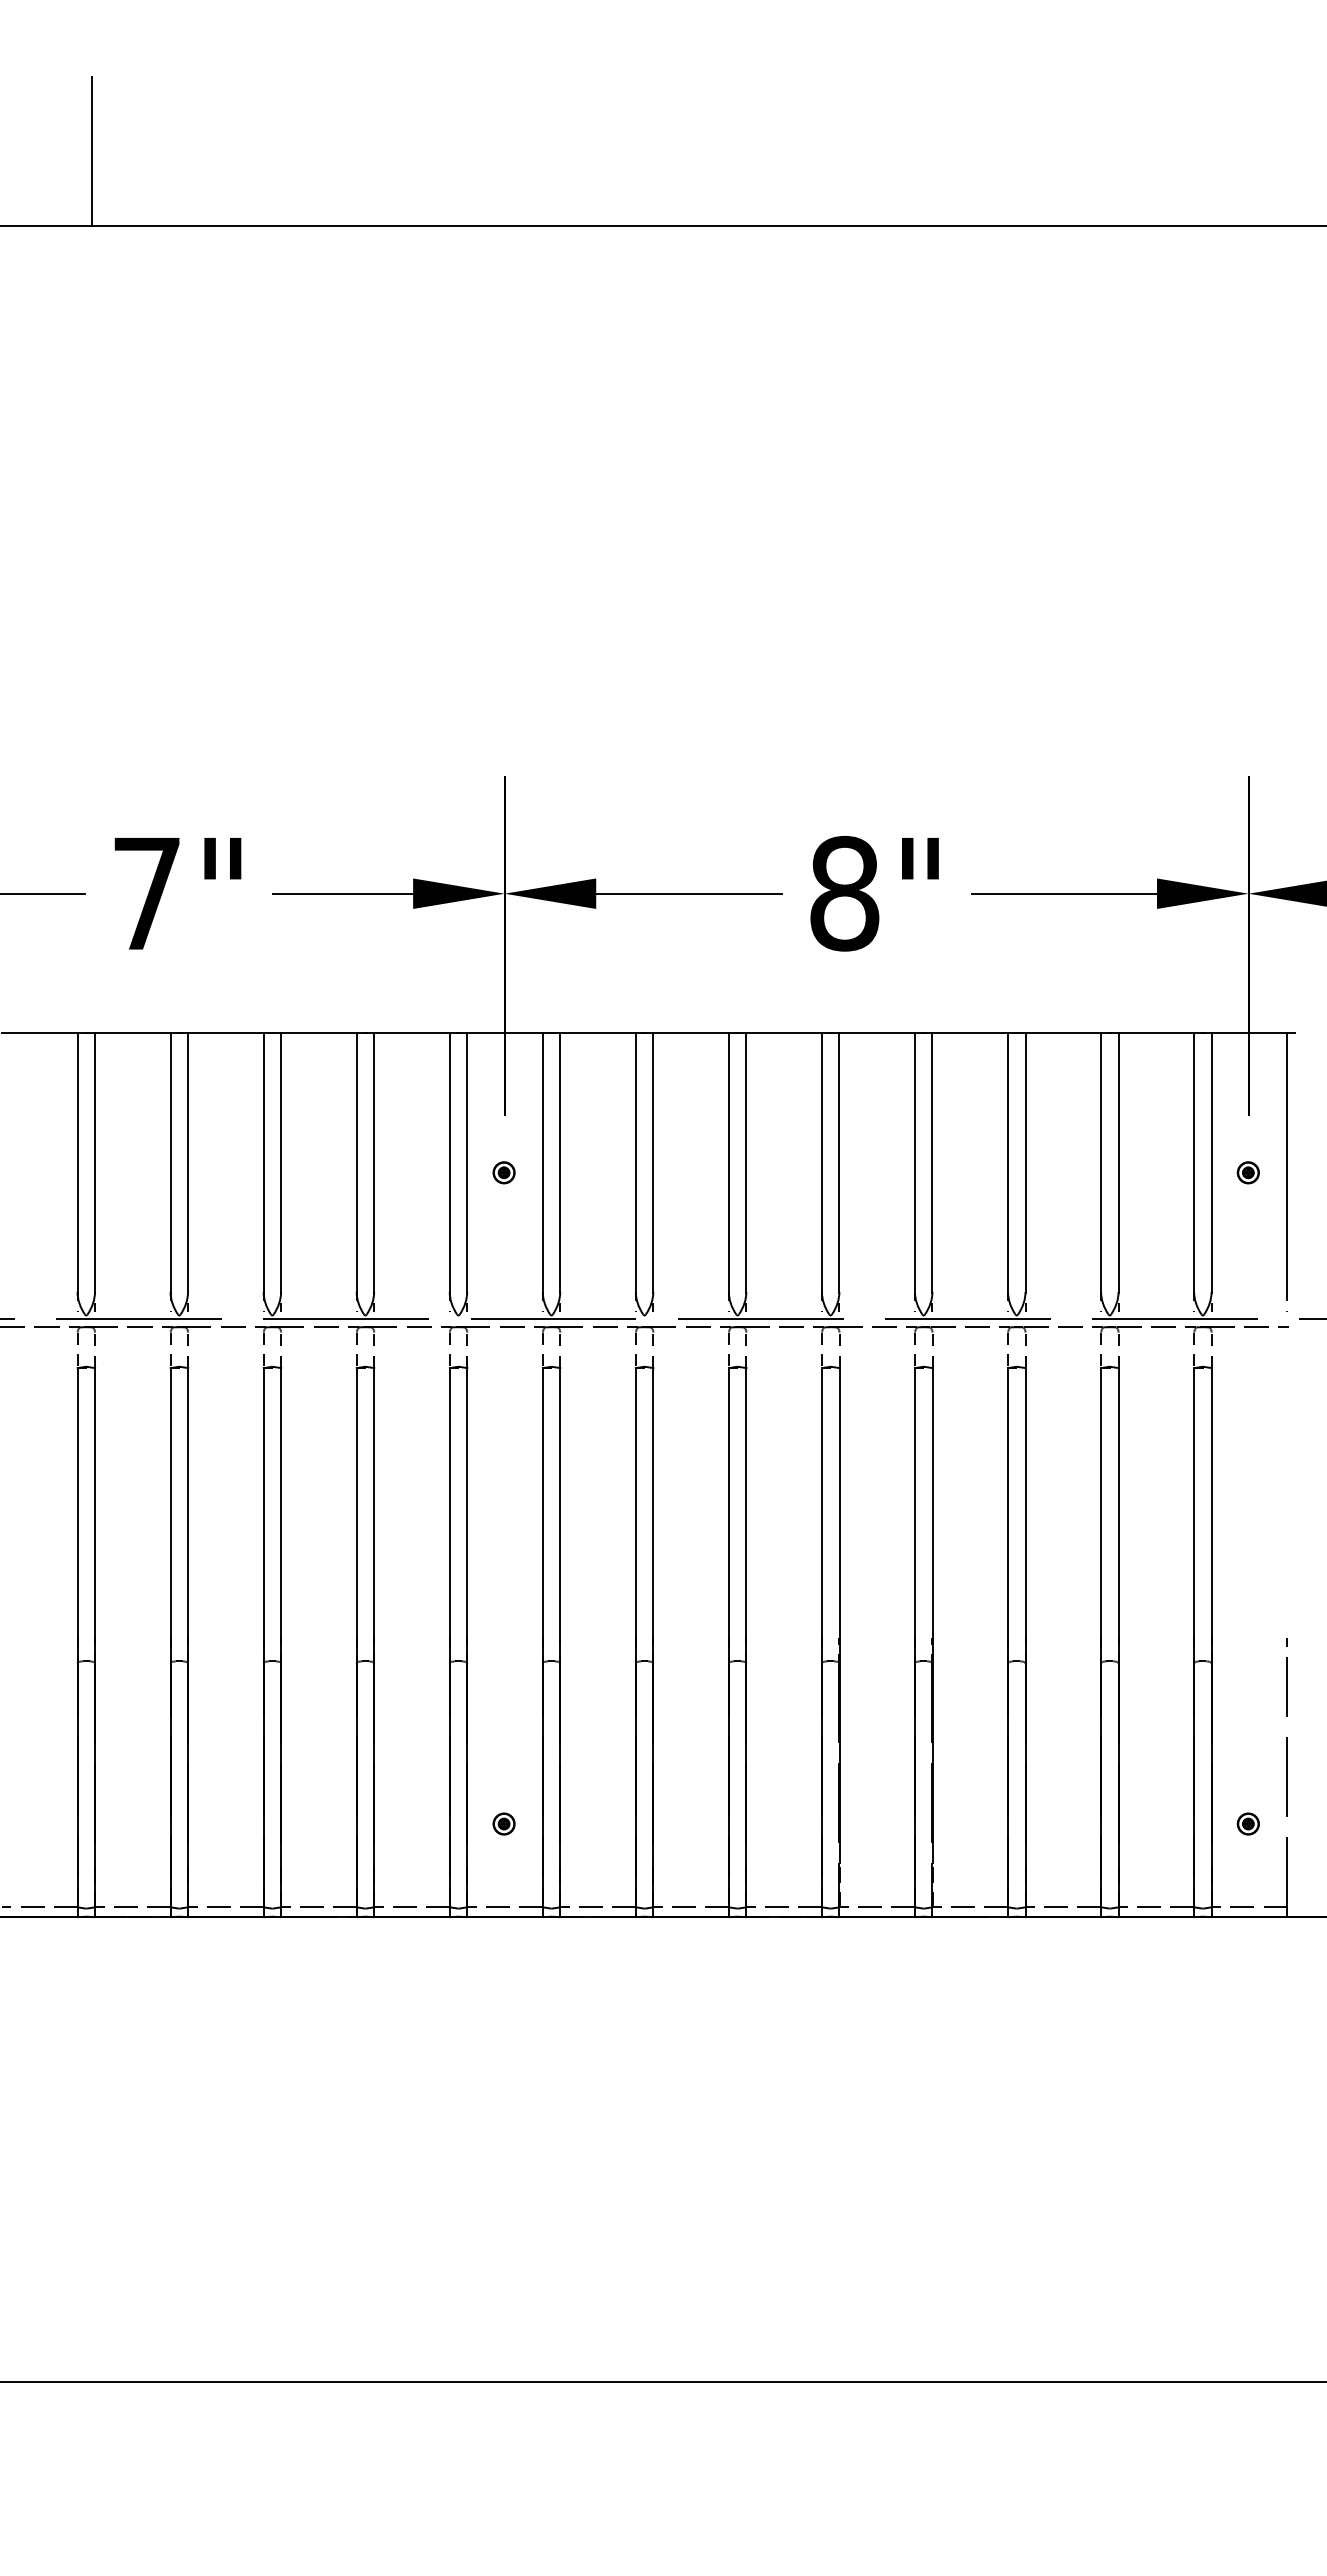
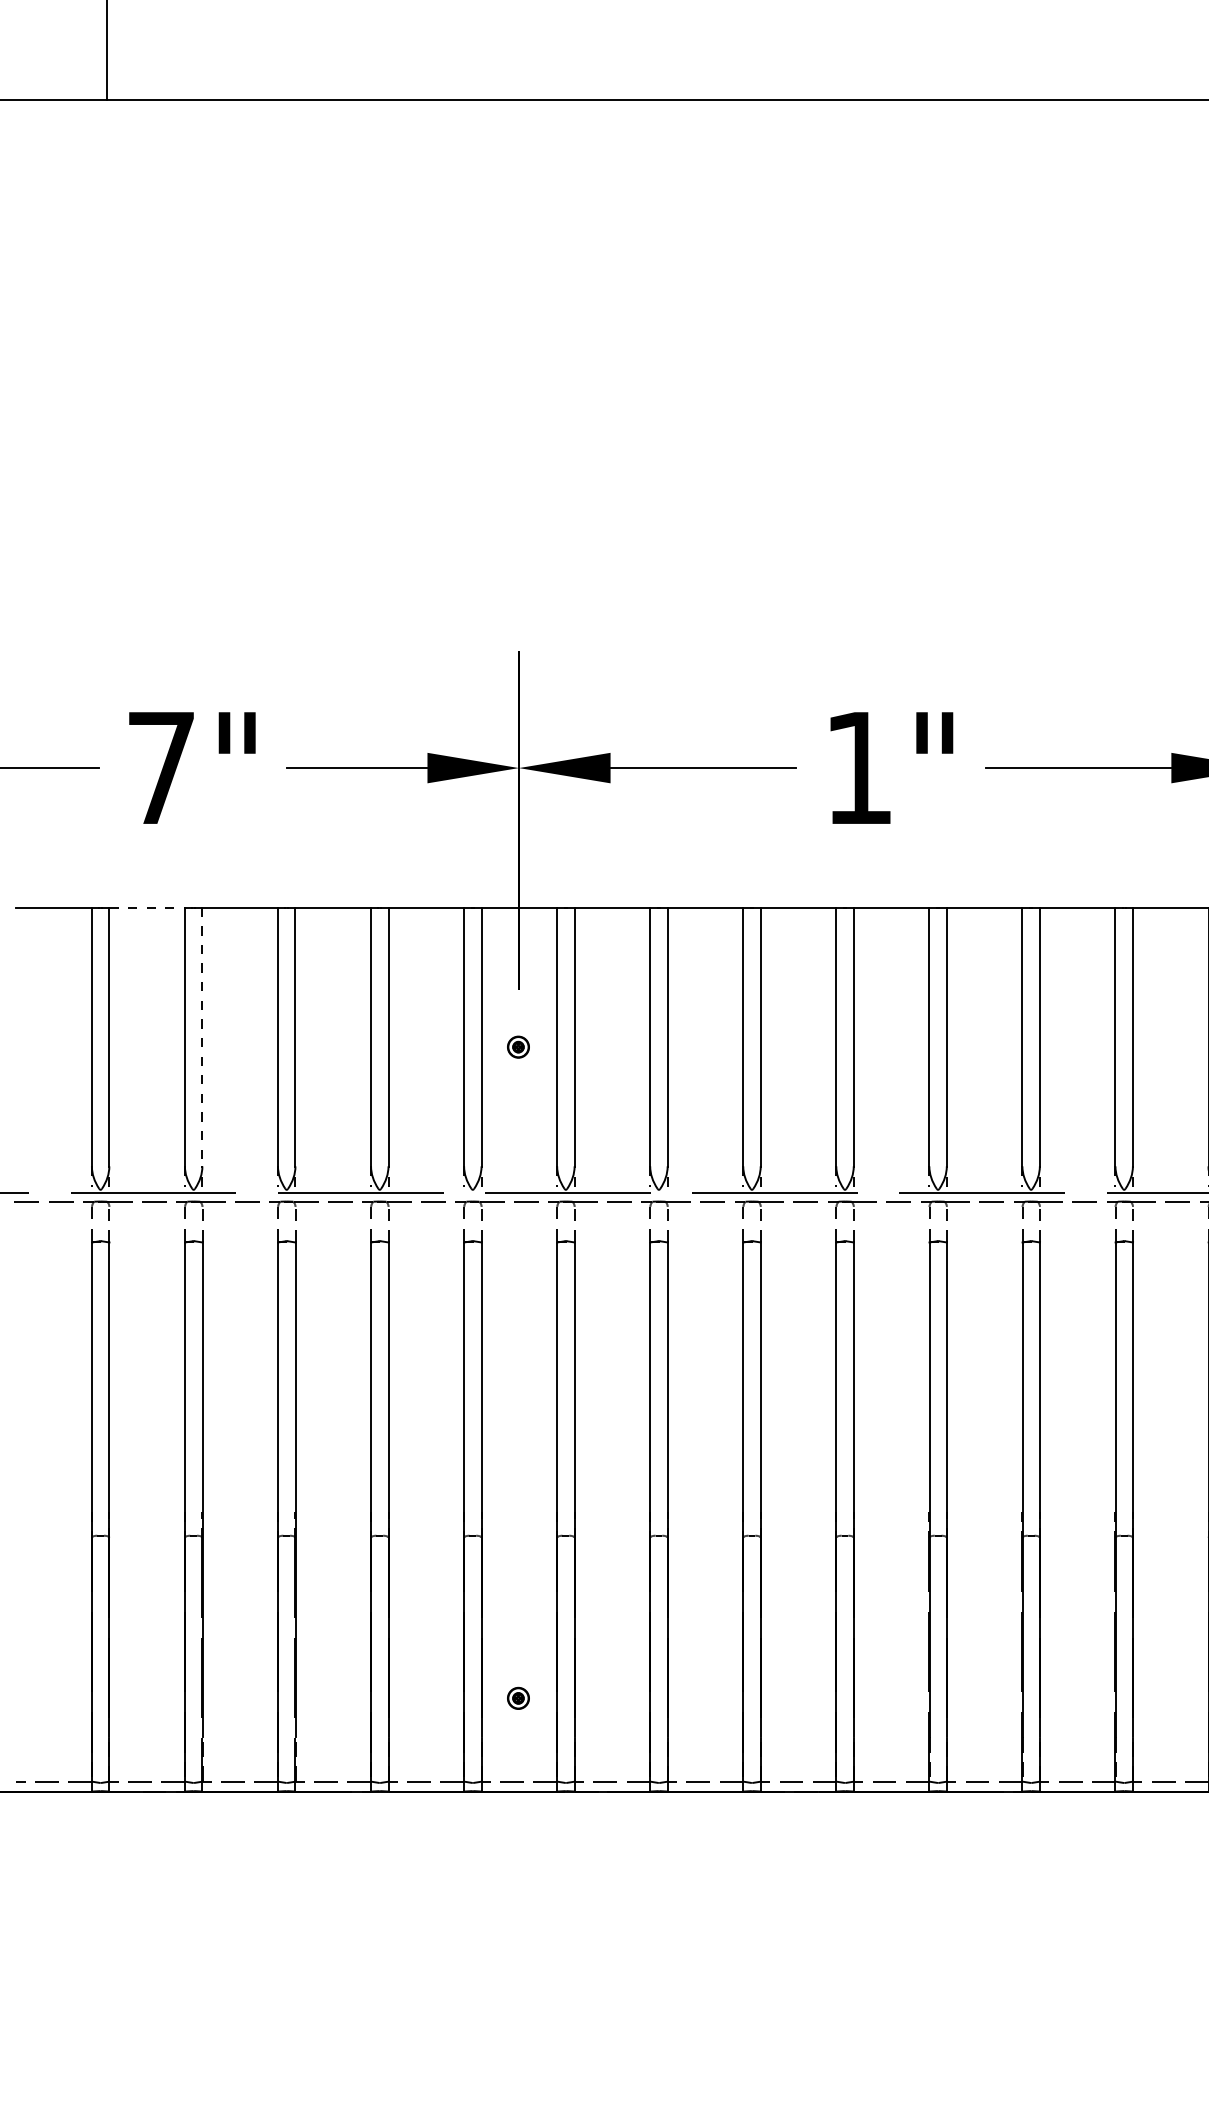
text: (844, 893) -> (858, 767), 8" -> 1"
line: (132, 1033) -> (146, 907), solid -> dashed
line: (188, 1163) -> (202, 1037), solid -> dashed

